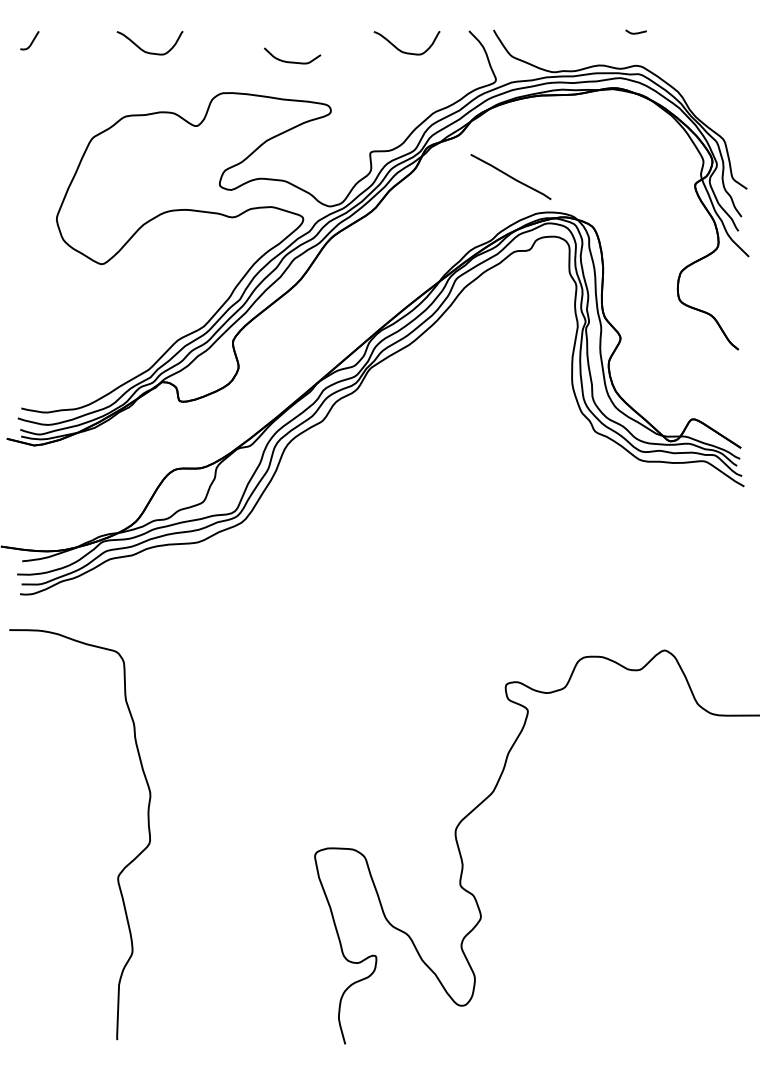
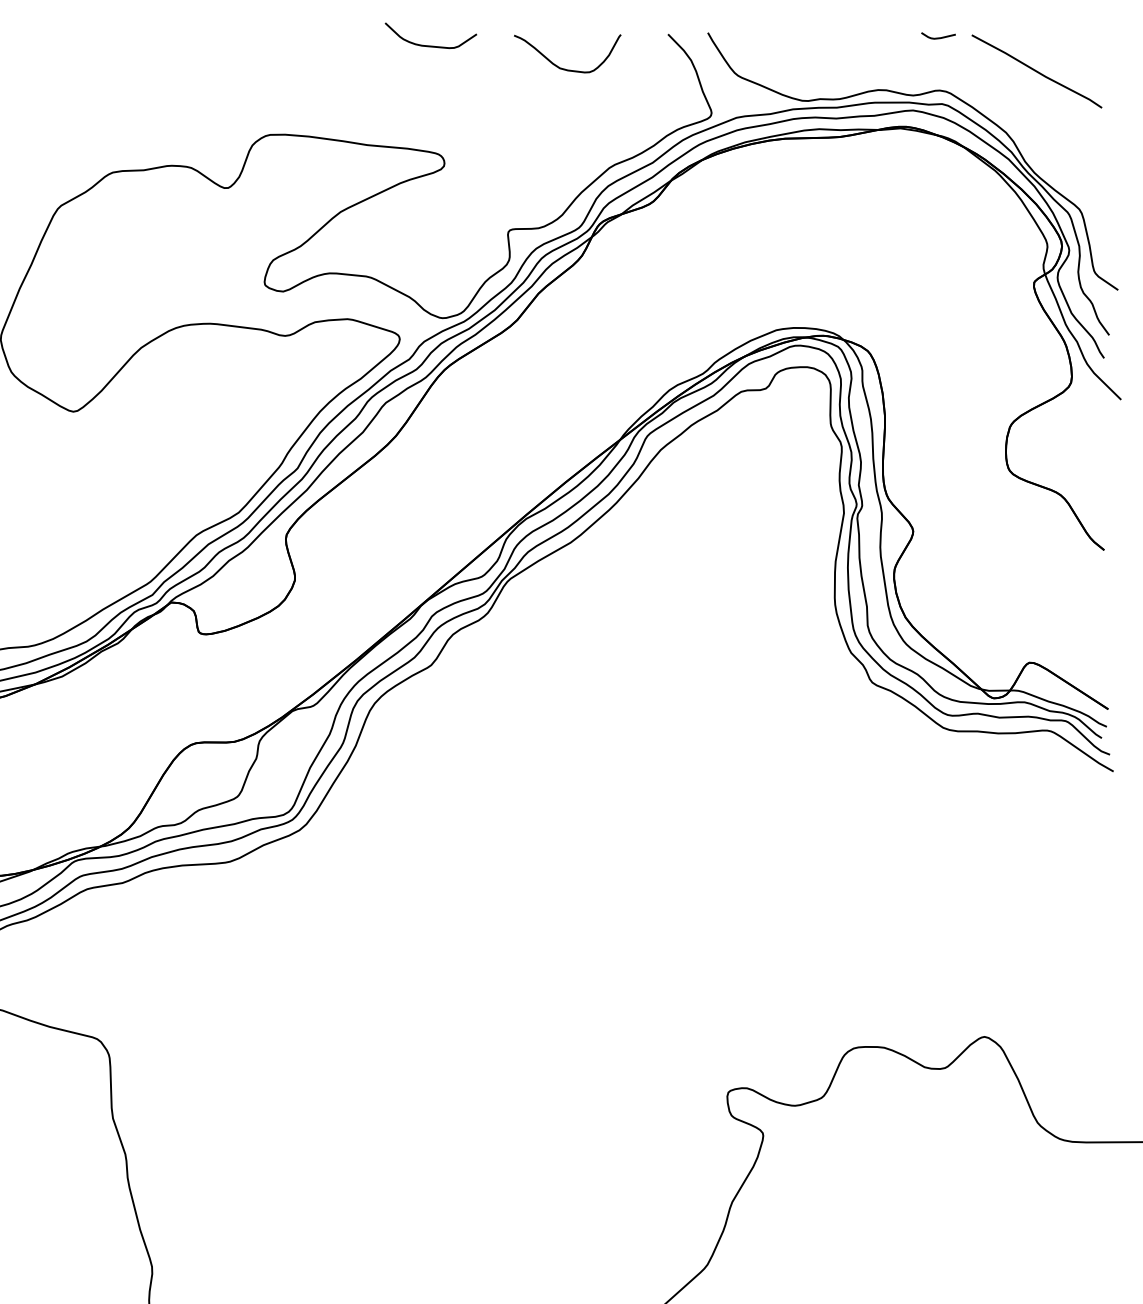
curve: (143, 49) -> (141, 64), removed
curve: (292, 61) -> (430, 44), moved
line: (510, 177) -> (1036, 72), moved

